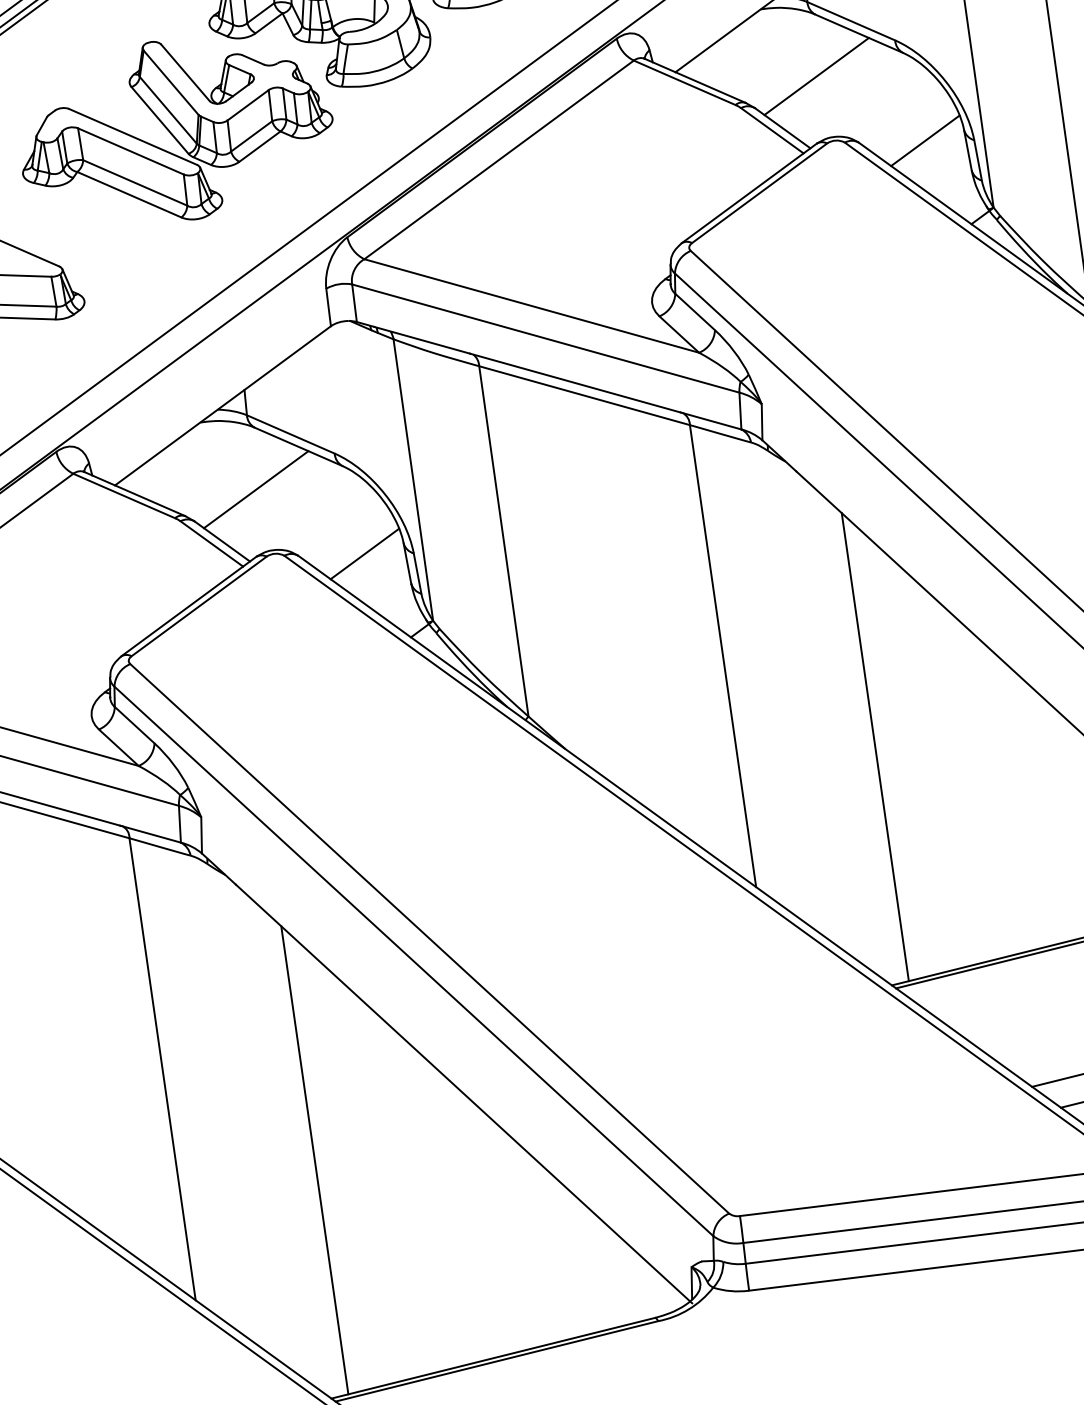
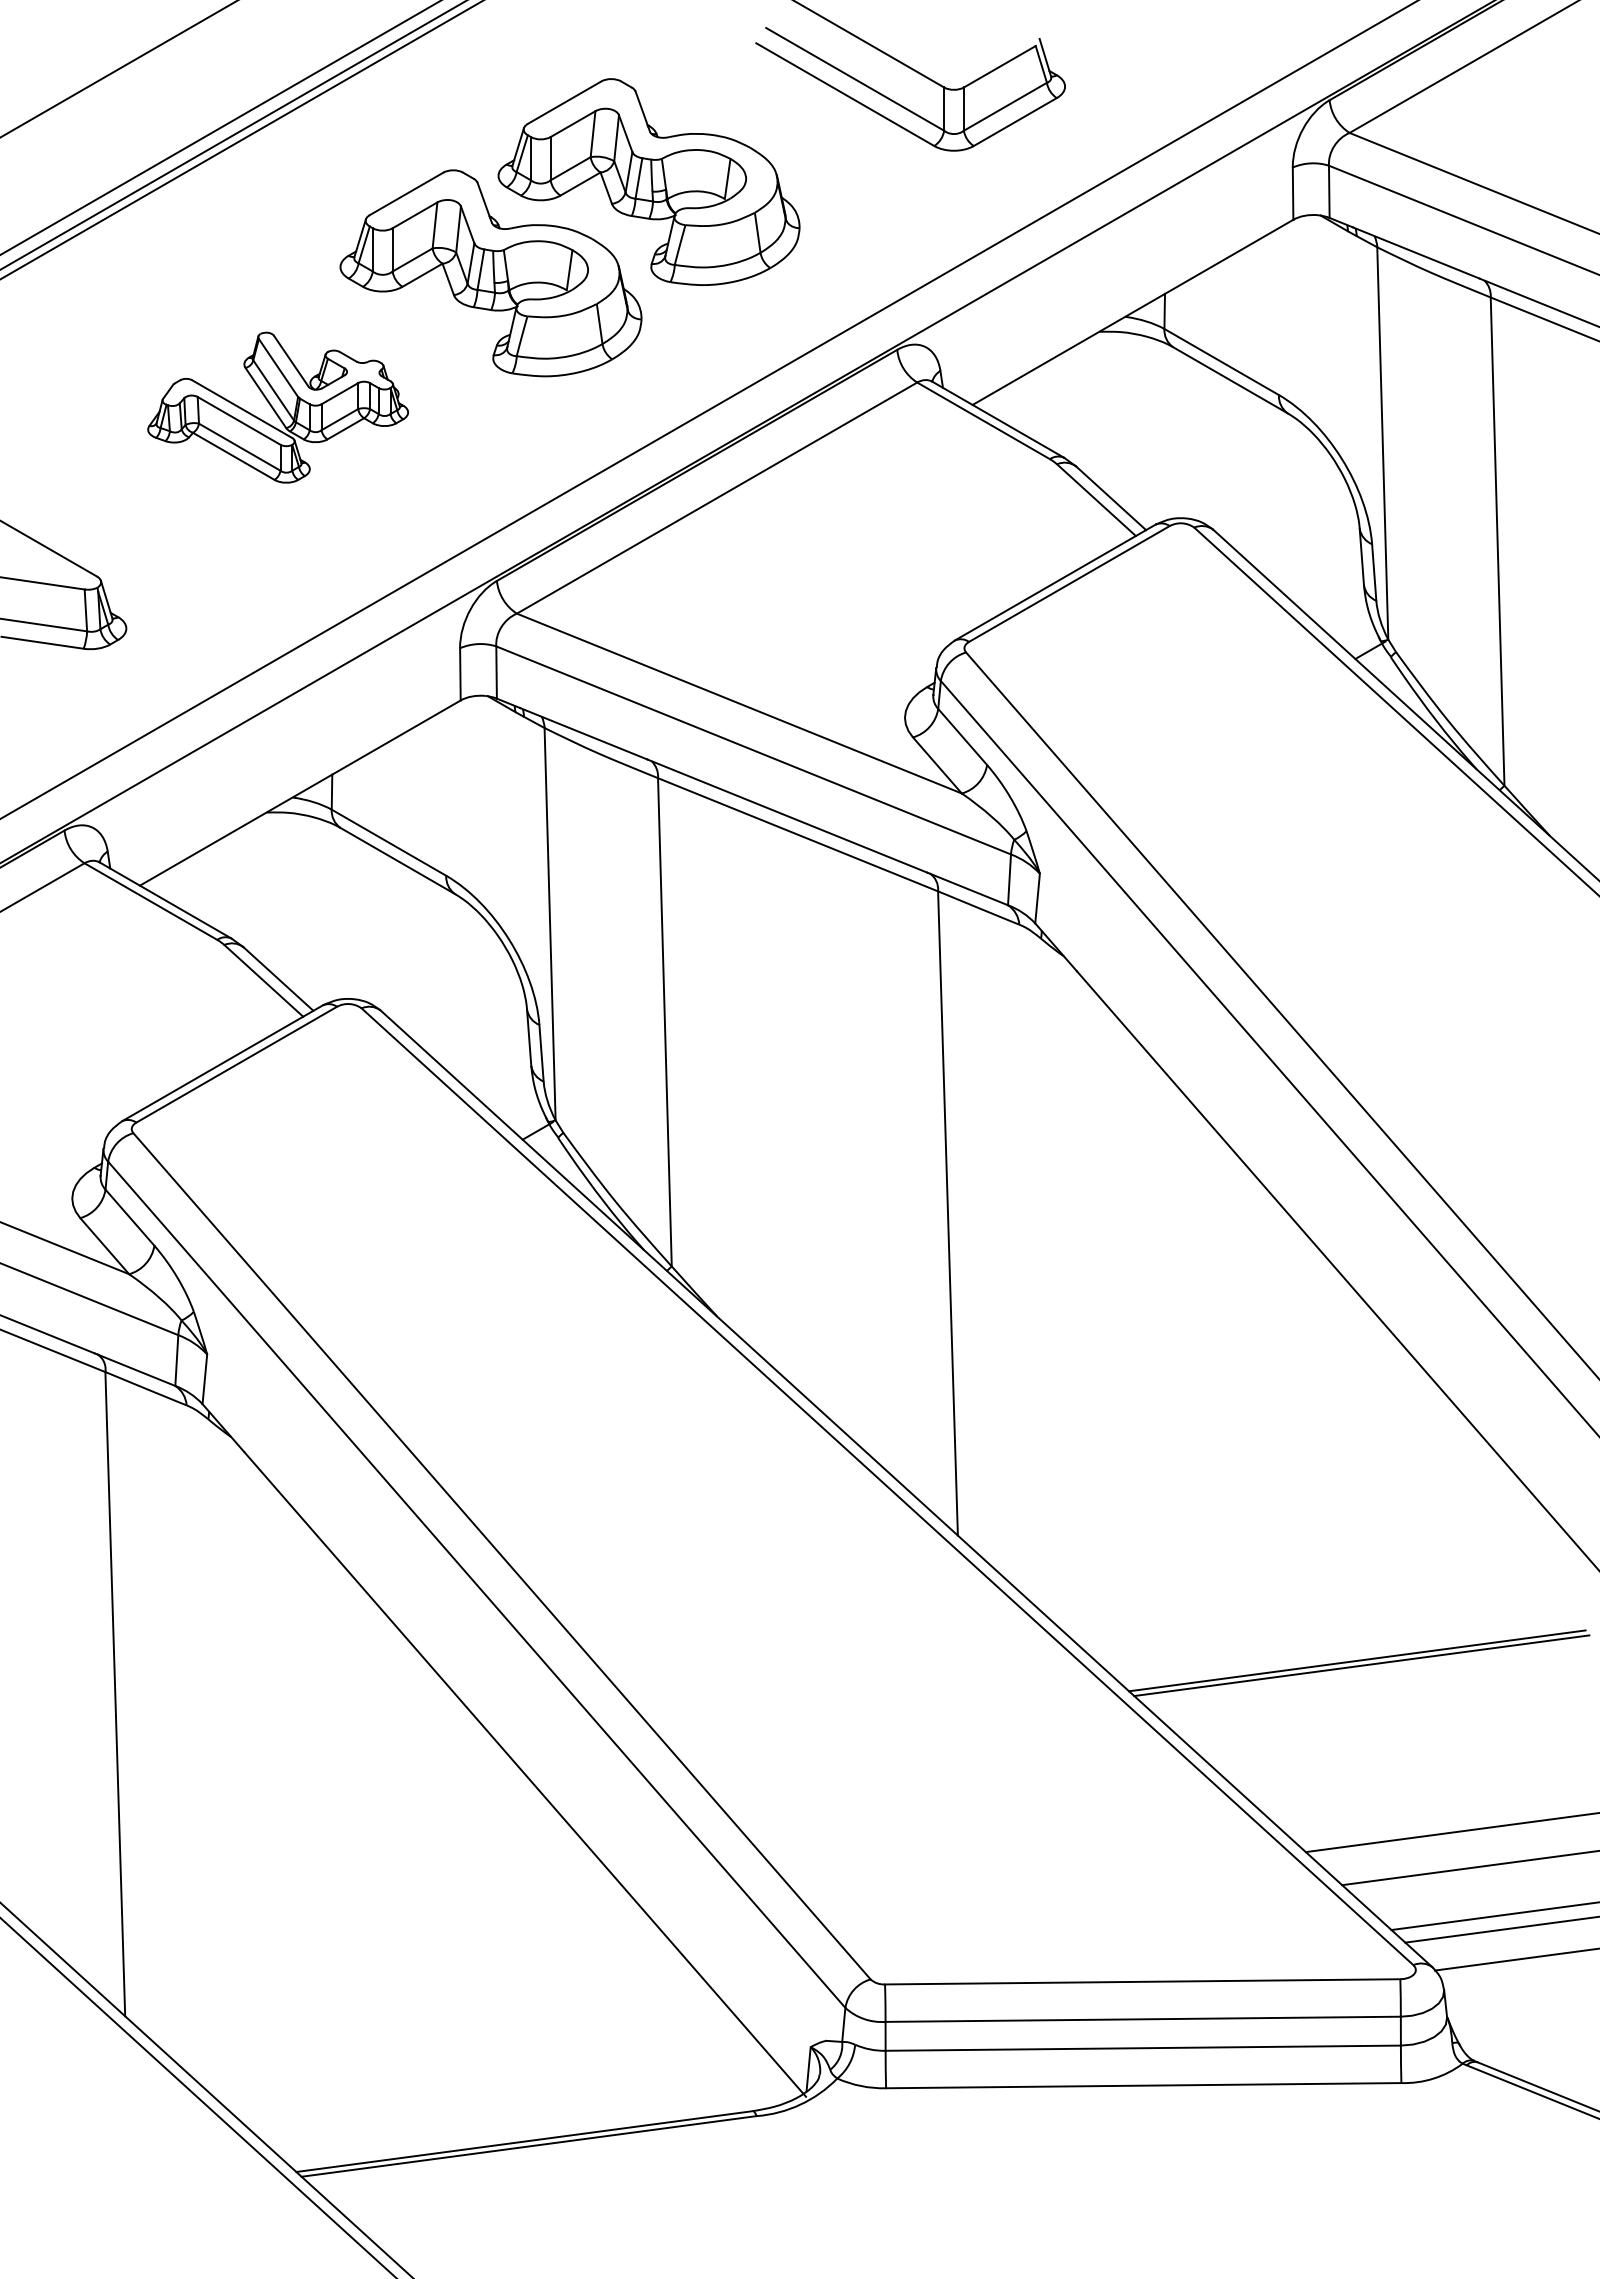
line: (816, 76) -> (1165, 432), removed
part: (175, 130) -> (277, 407), size x0.6
line: (925, 140) -> (1304, 537), removed
line: (255, 489) -> (332, 913), removed
line: (365, 553) -> (472, 1017), removed
line: (874, 746) -> (1142, 1361), removed
line: (315, 1160) -> (310, 1842), removed

